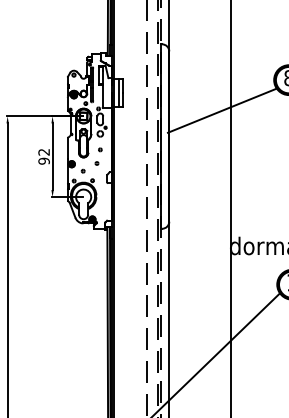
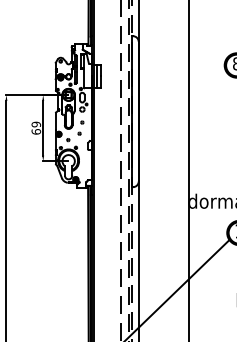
line: (221, 110) -> (181, 90), removed
text: (44, 155) -> (36, 127), 92 -> 69

